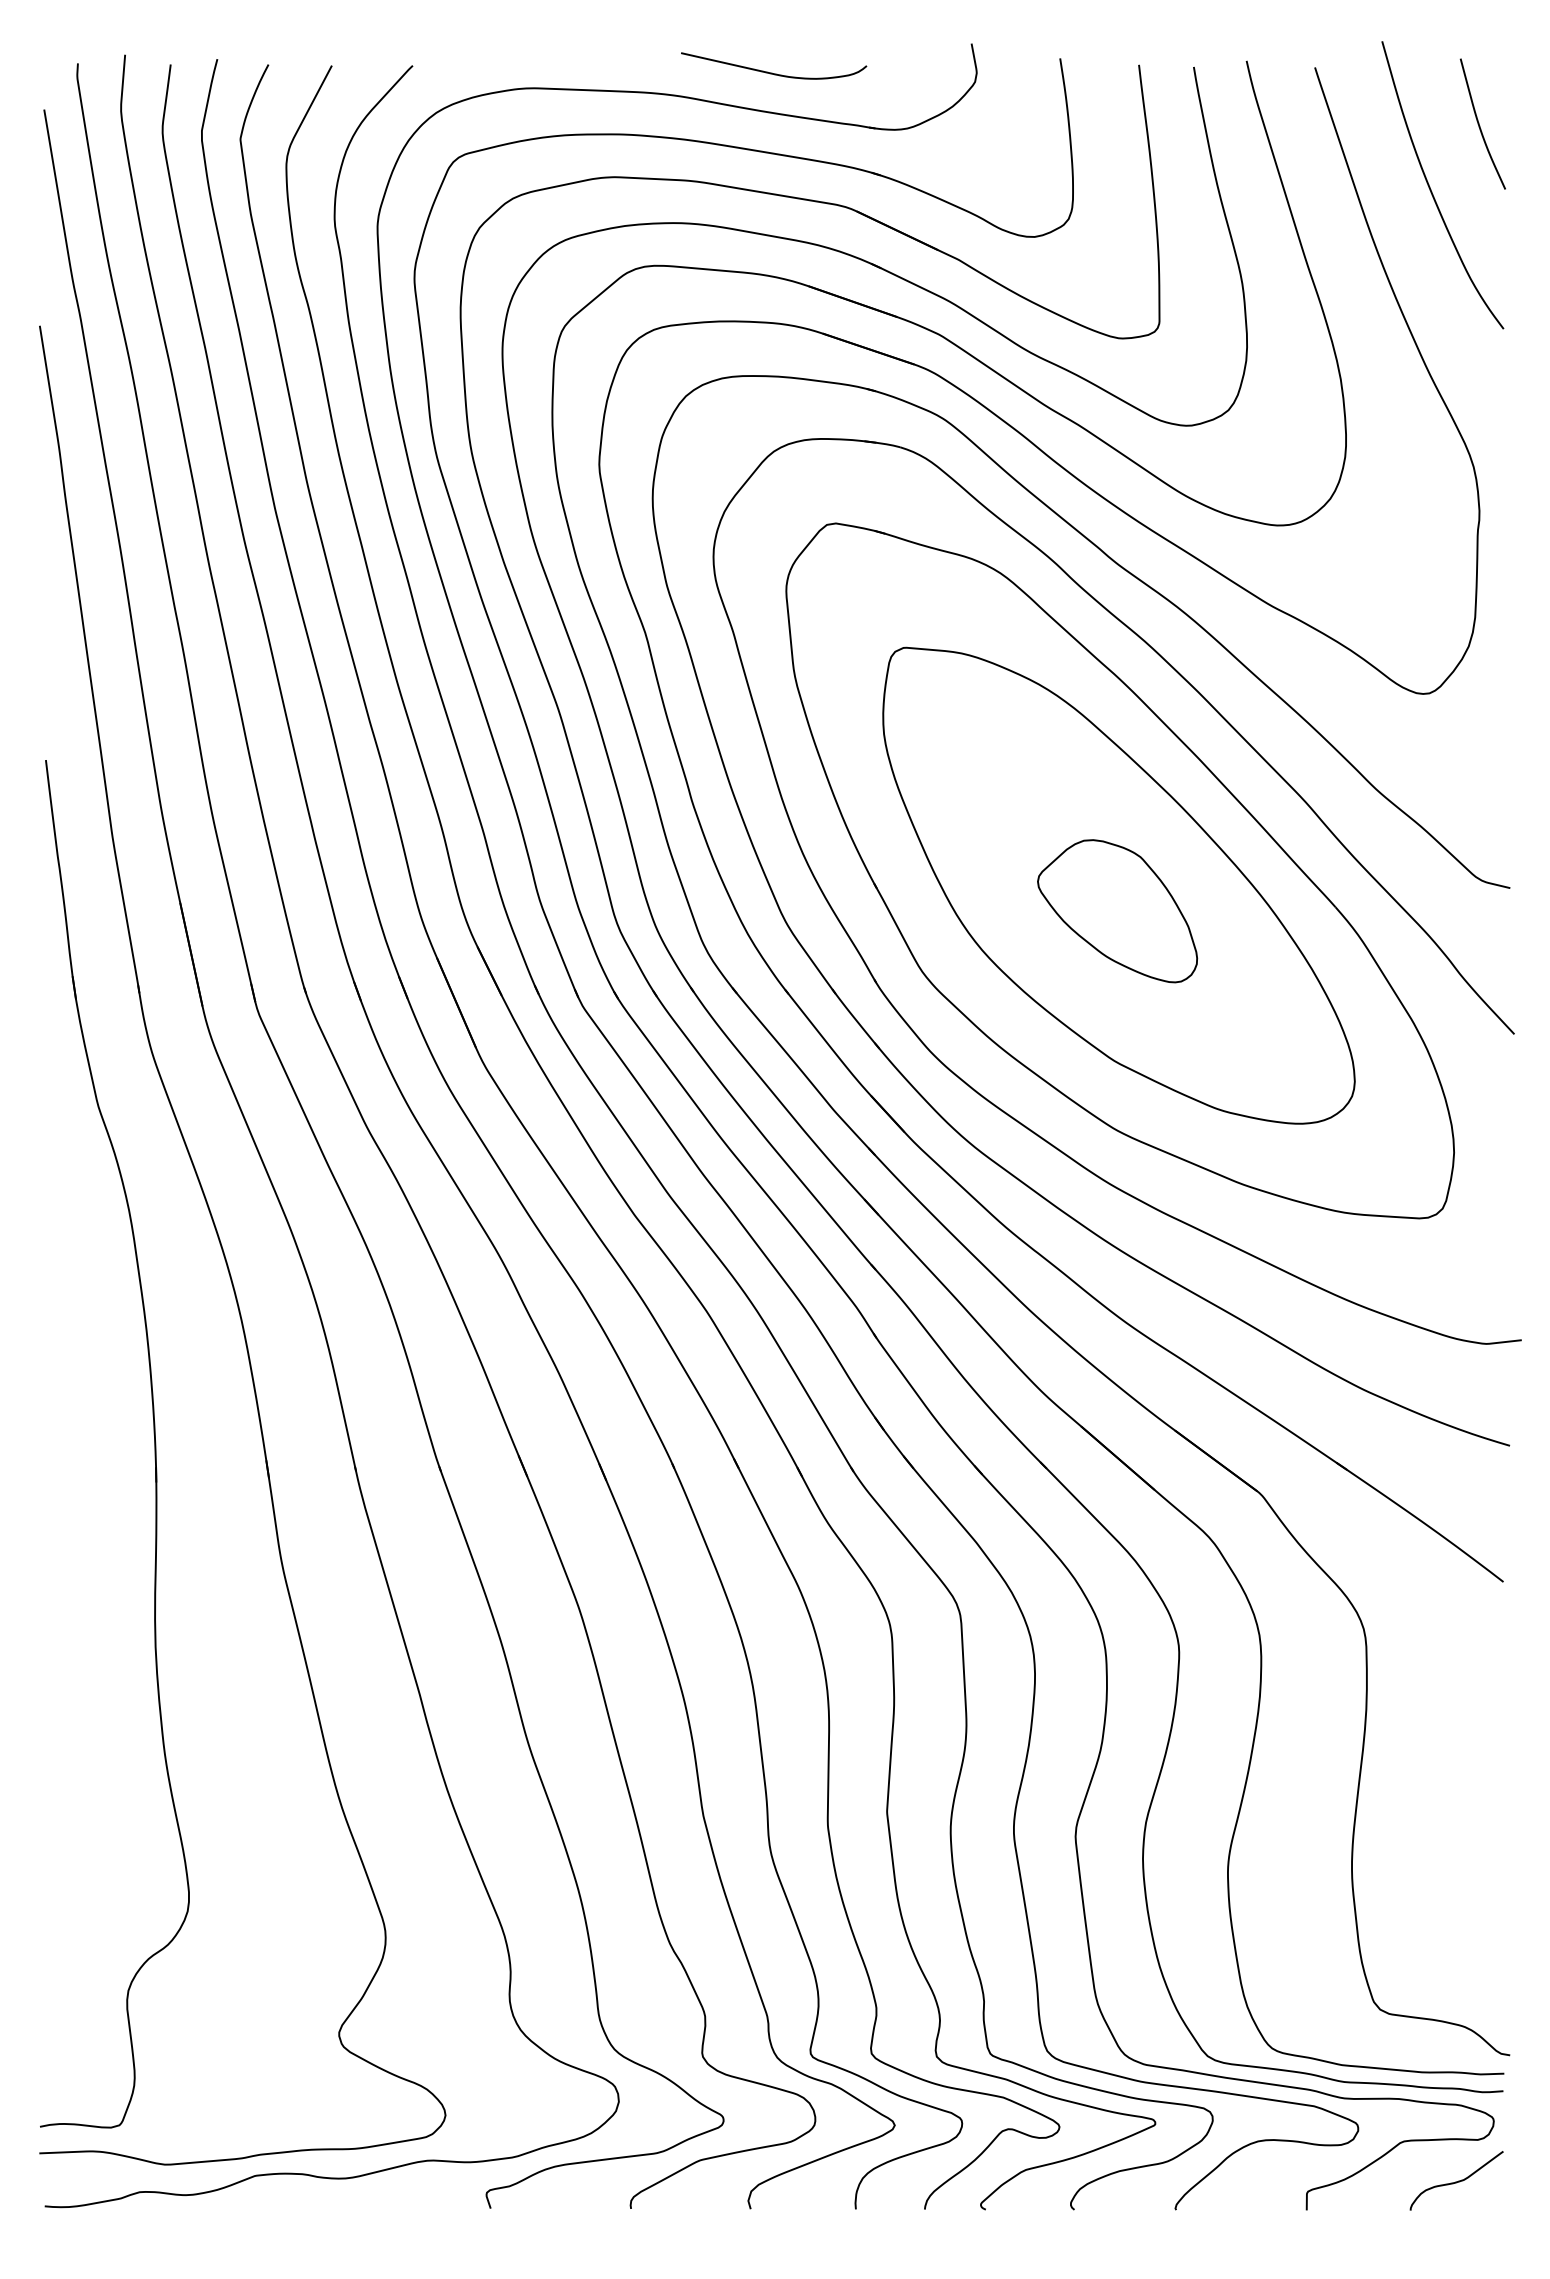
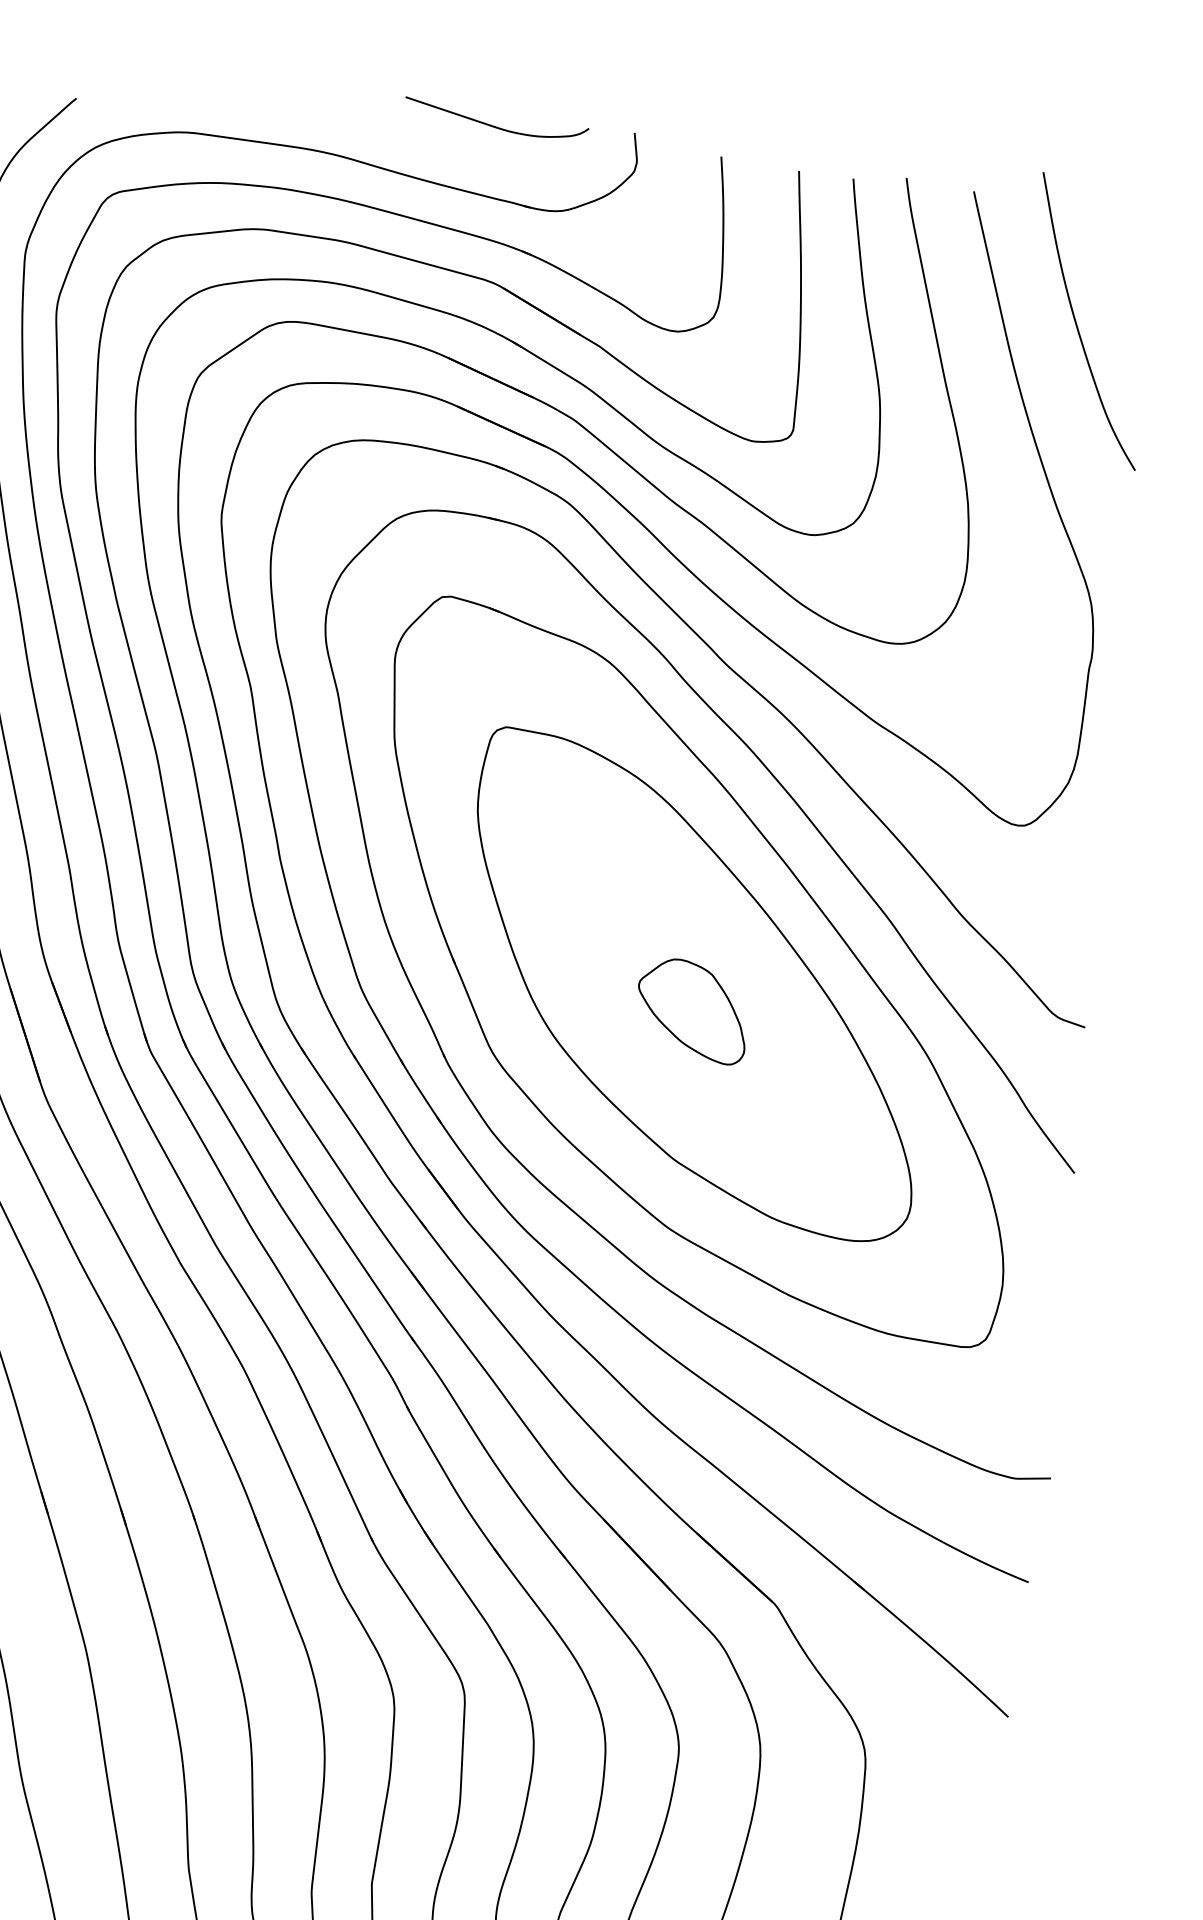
curve: (772, 72) -> (494, 125), moved
curve: (1480, 125) -> (1132, 265), removed
part: (1117, 911) -> (692, 1011), size x0.7

